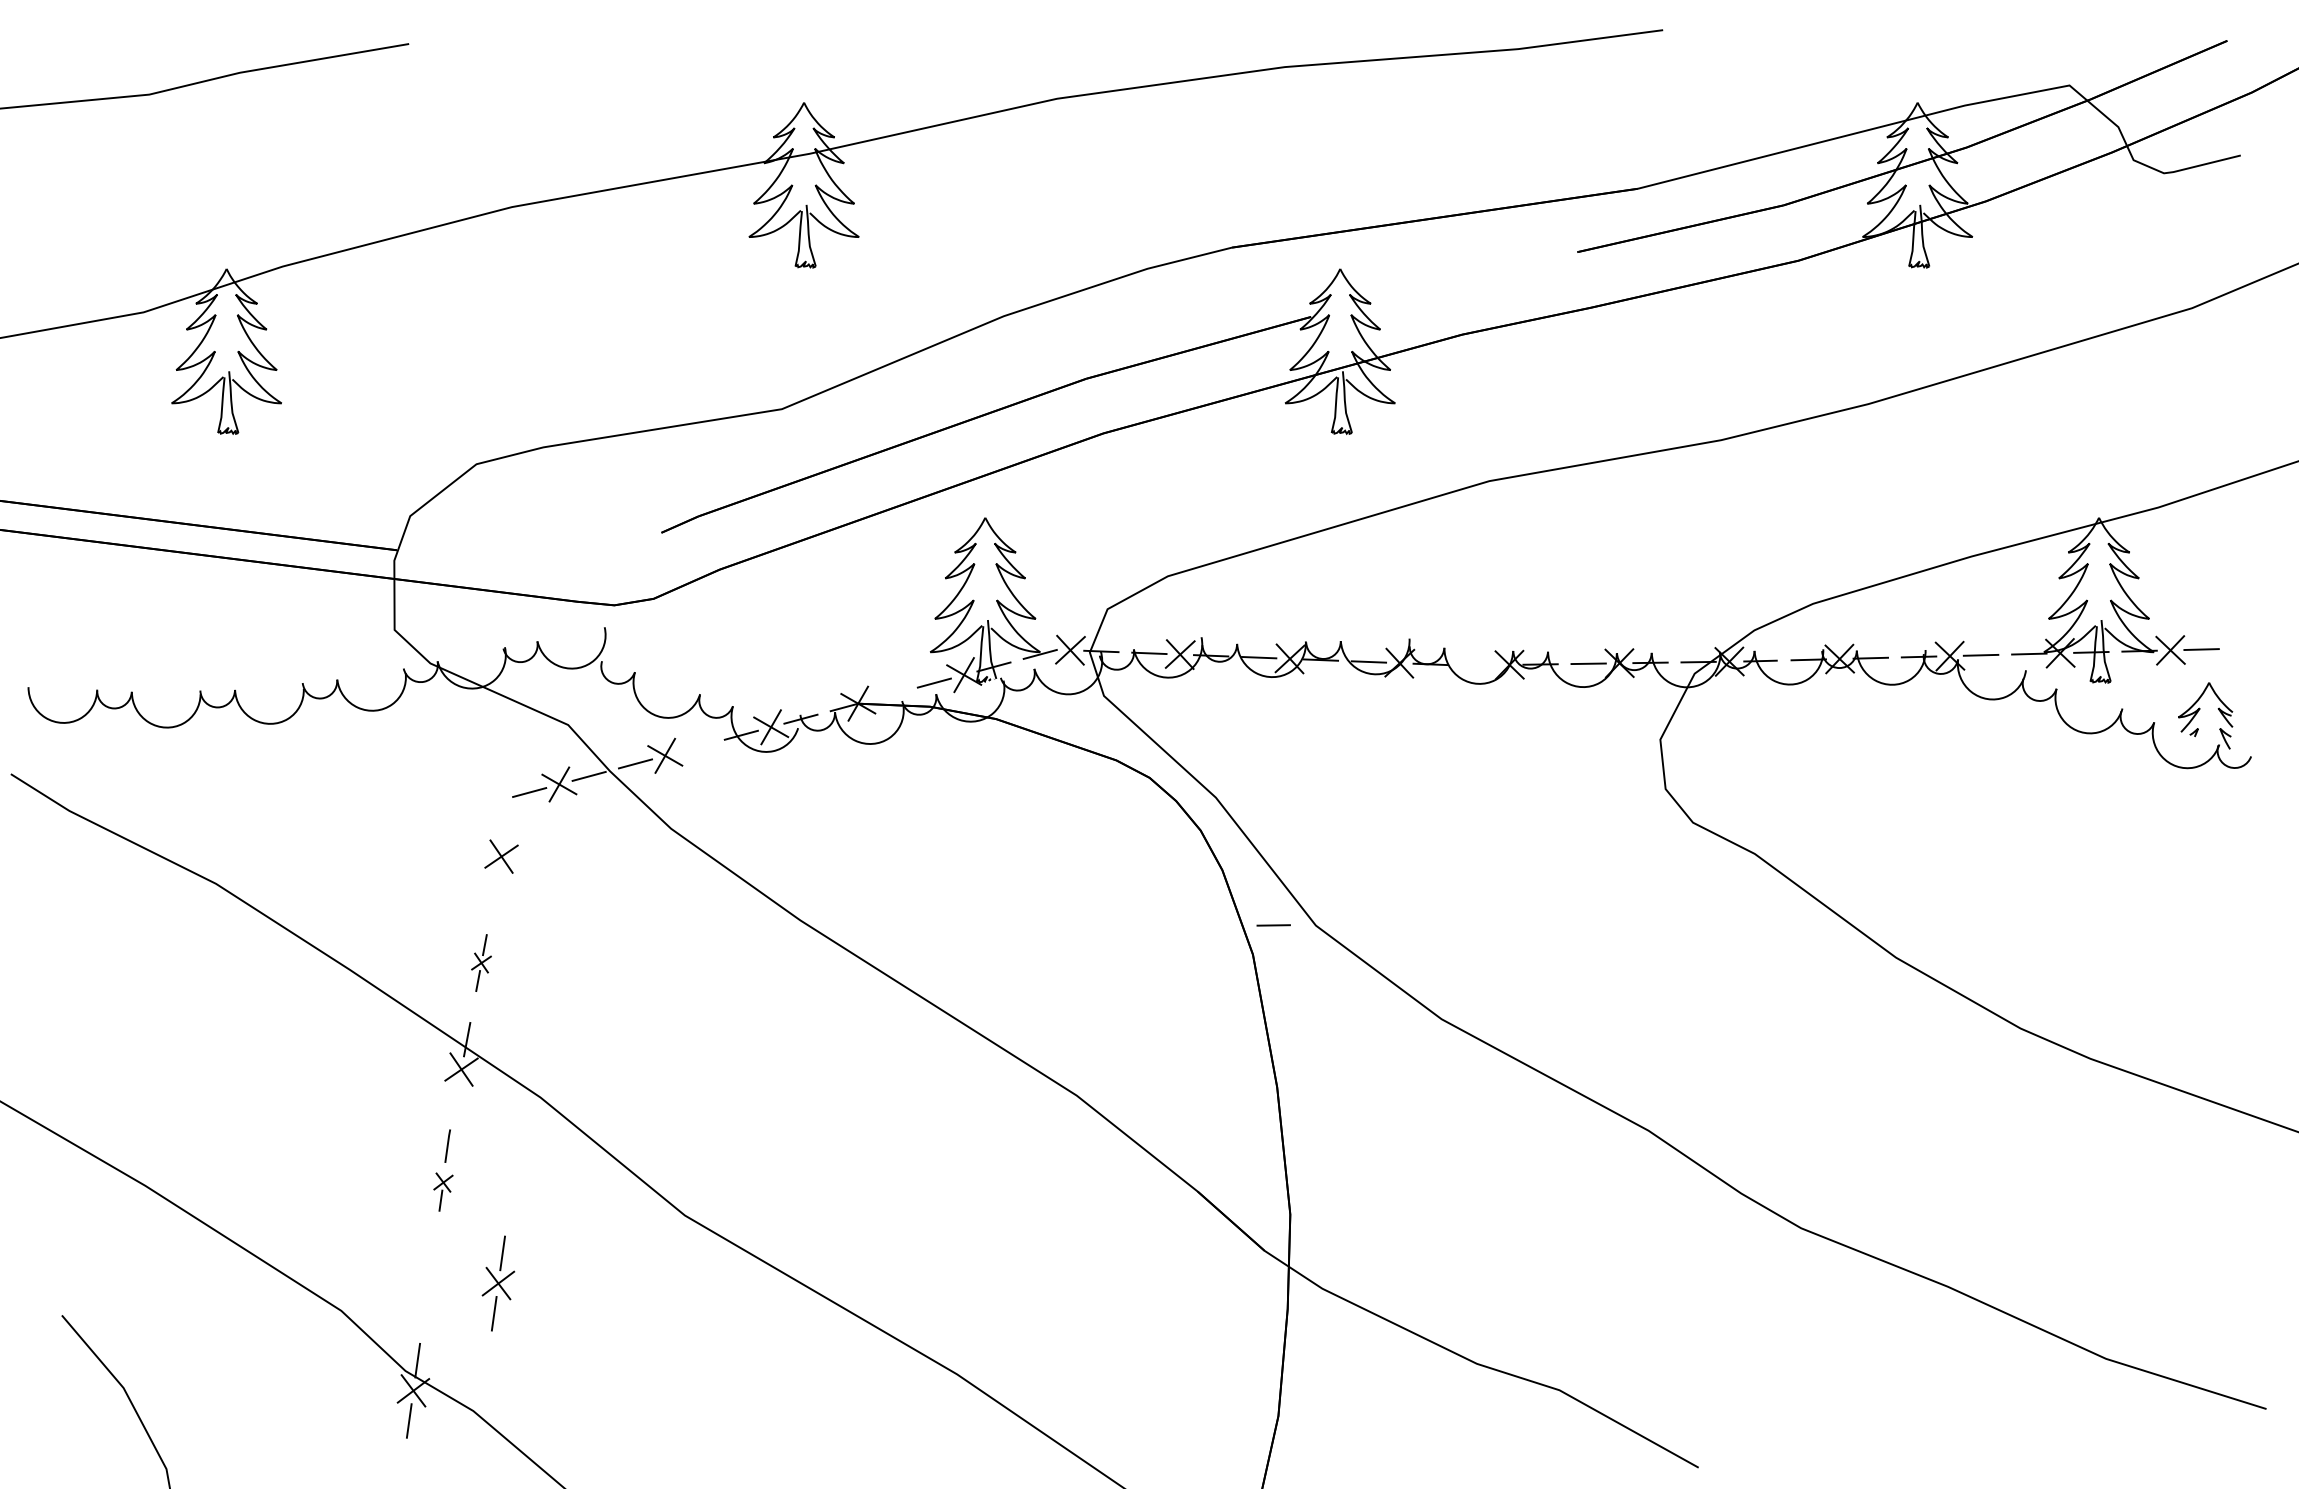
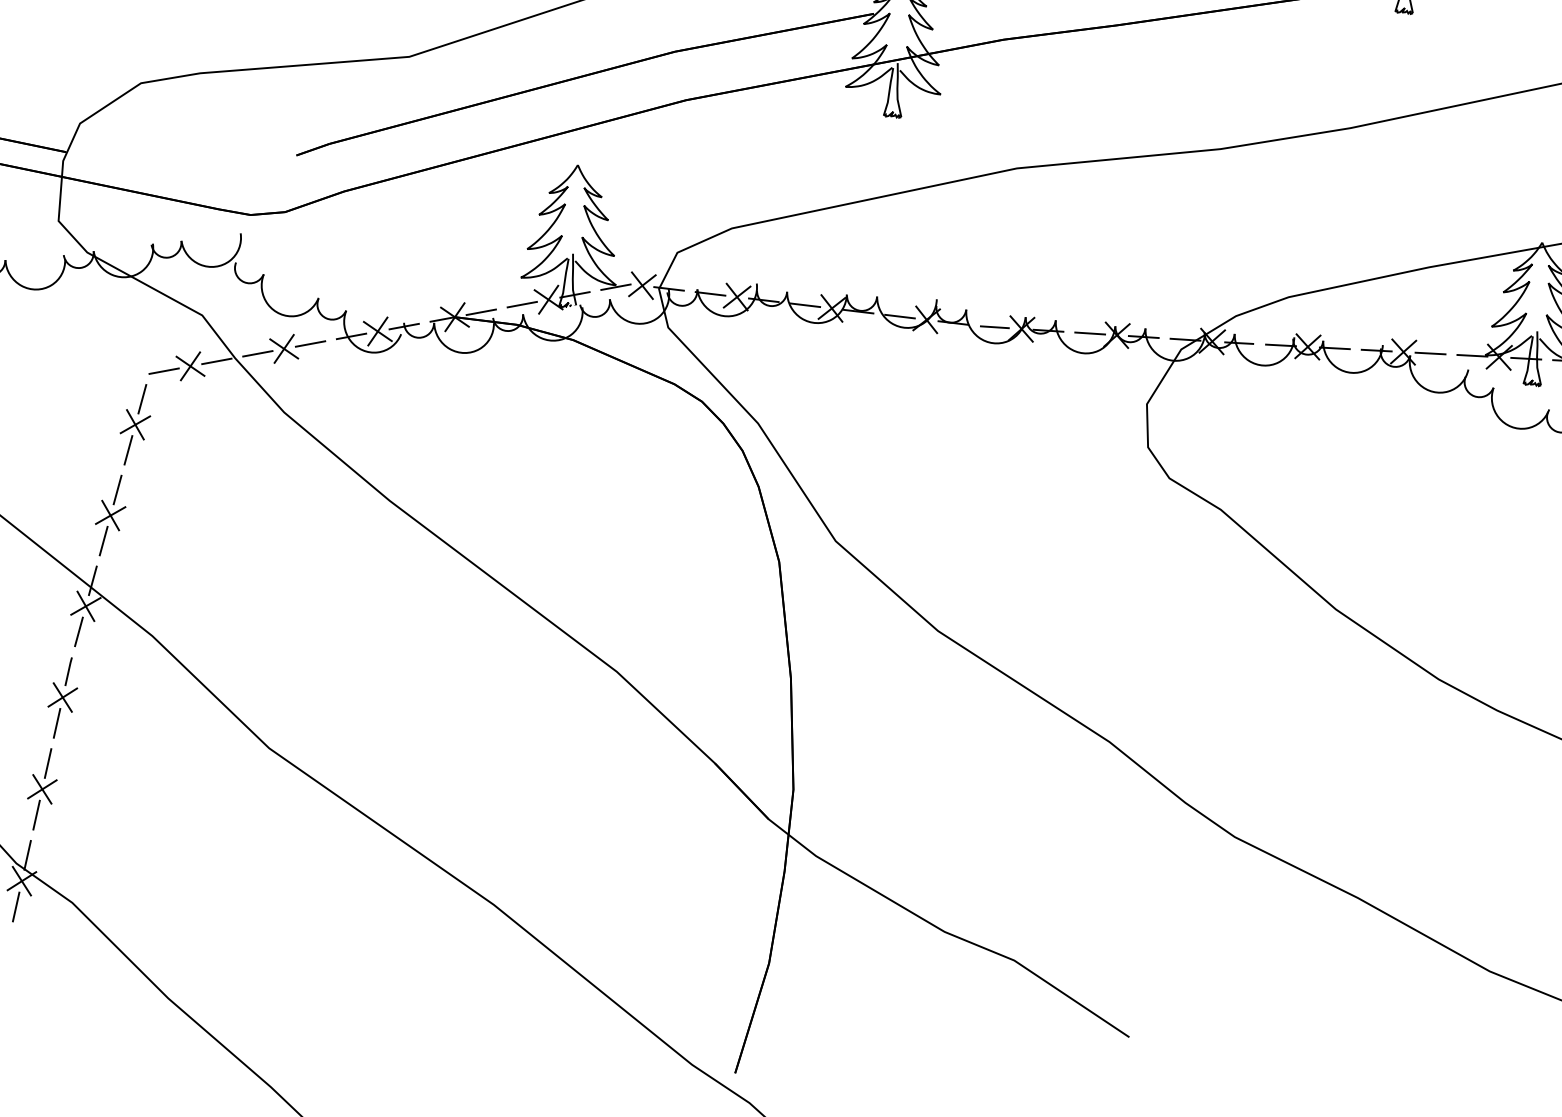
line: (887, 695) -> (480, 312), added
line: (694, 747) -> (310, 343), added
line: (507, 826) -> (142, 399), added
line: (495, 886) -> (128, 450), added
line: (1273, 925) -> (994, 327), moved
part: (481, 962) -> (110, 515), size x1.67
line: (455, 1099) -> (78, 631), added
part: (443, 1191) -> (61, 710), size x1.67
part: (498, 1283) -> (42, 789), moved

